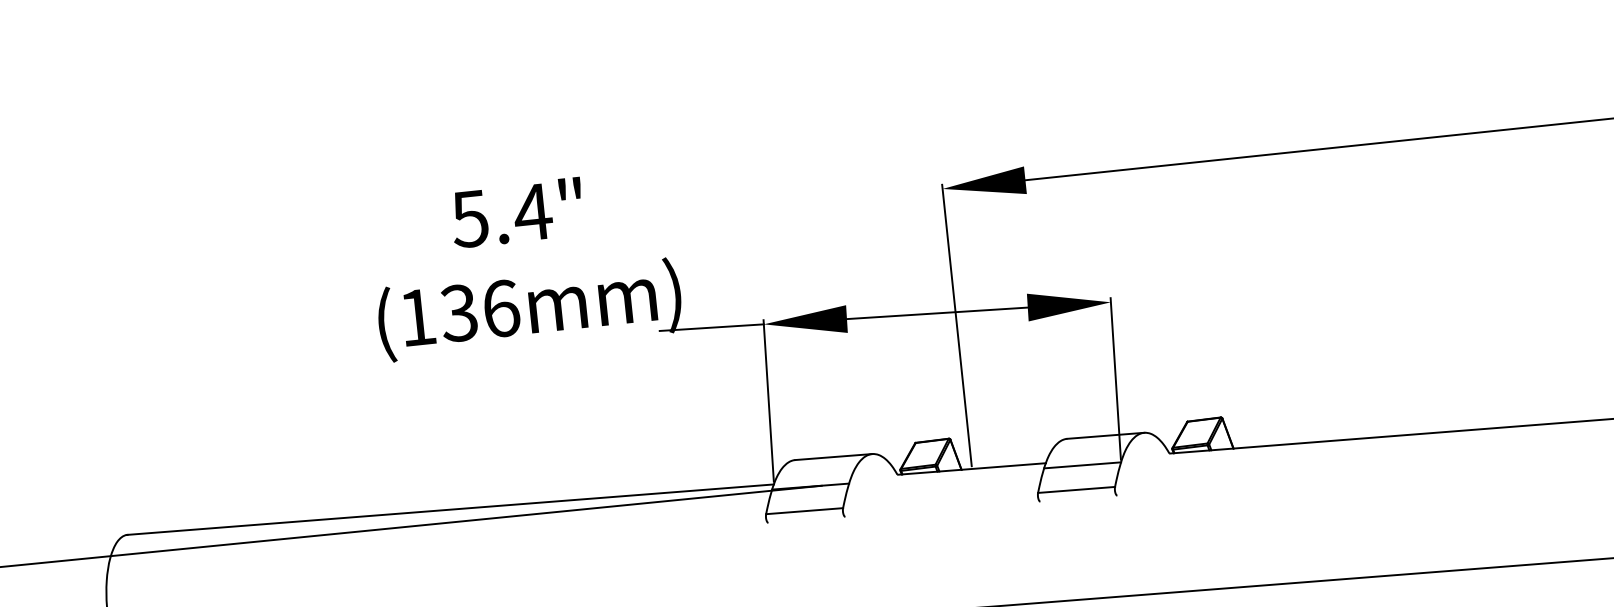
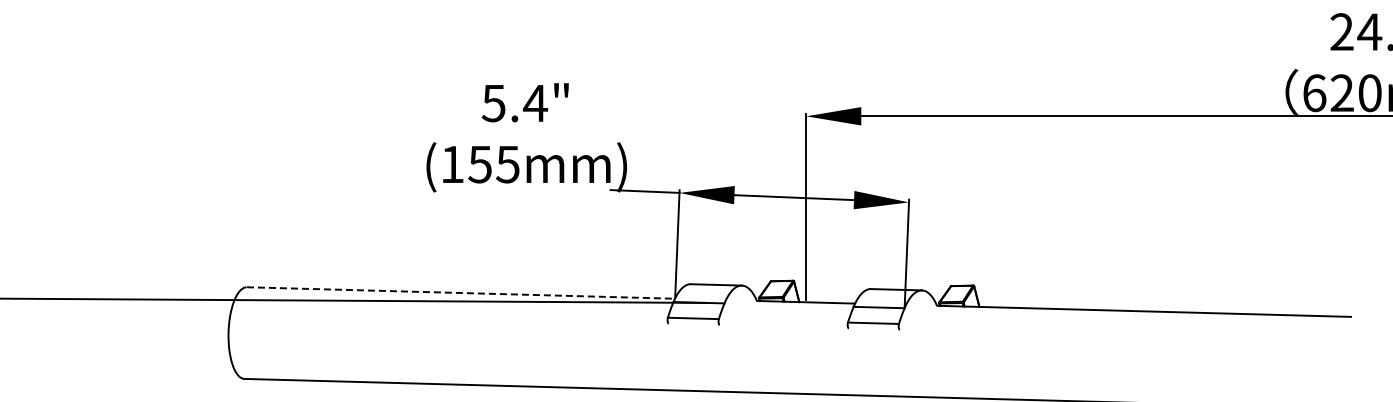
text: (479, 311) -> (493, 164), (136mm) -> (155mm)
line: (451, 510) -> (461, 293), solid -> dashed

